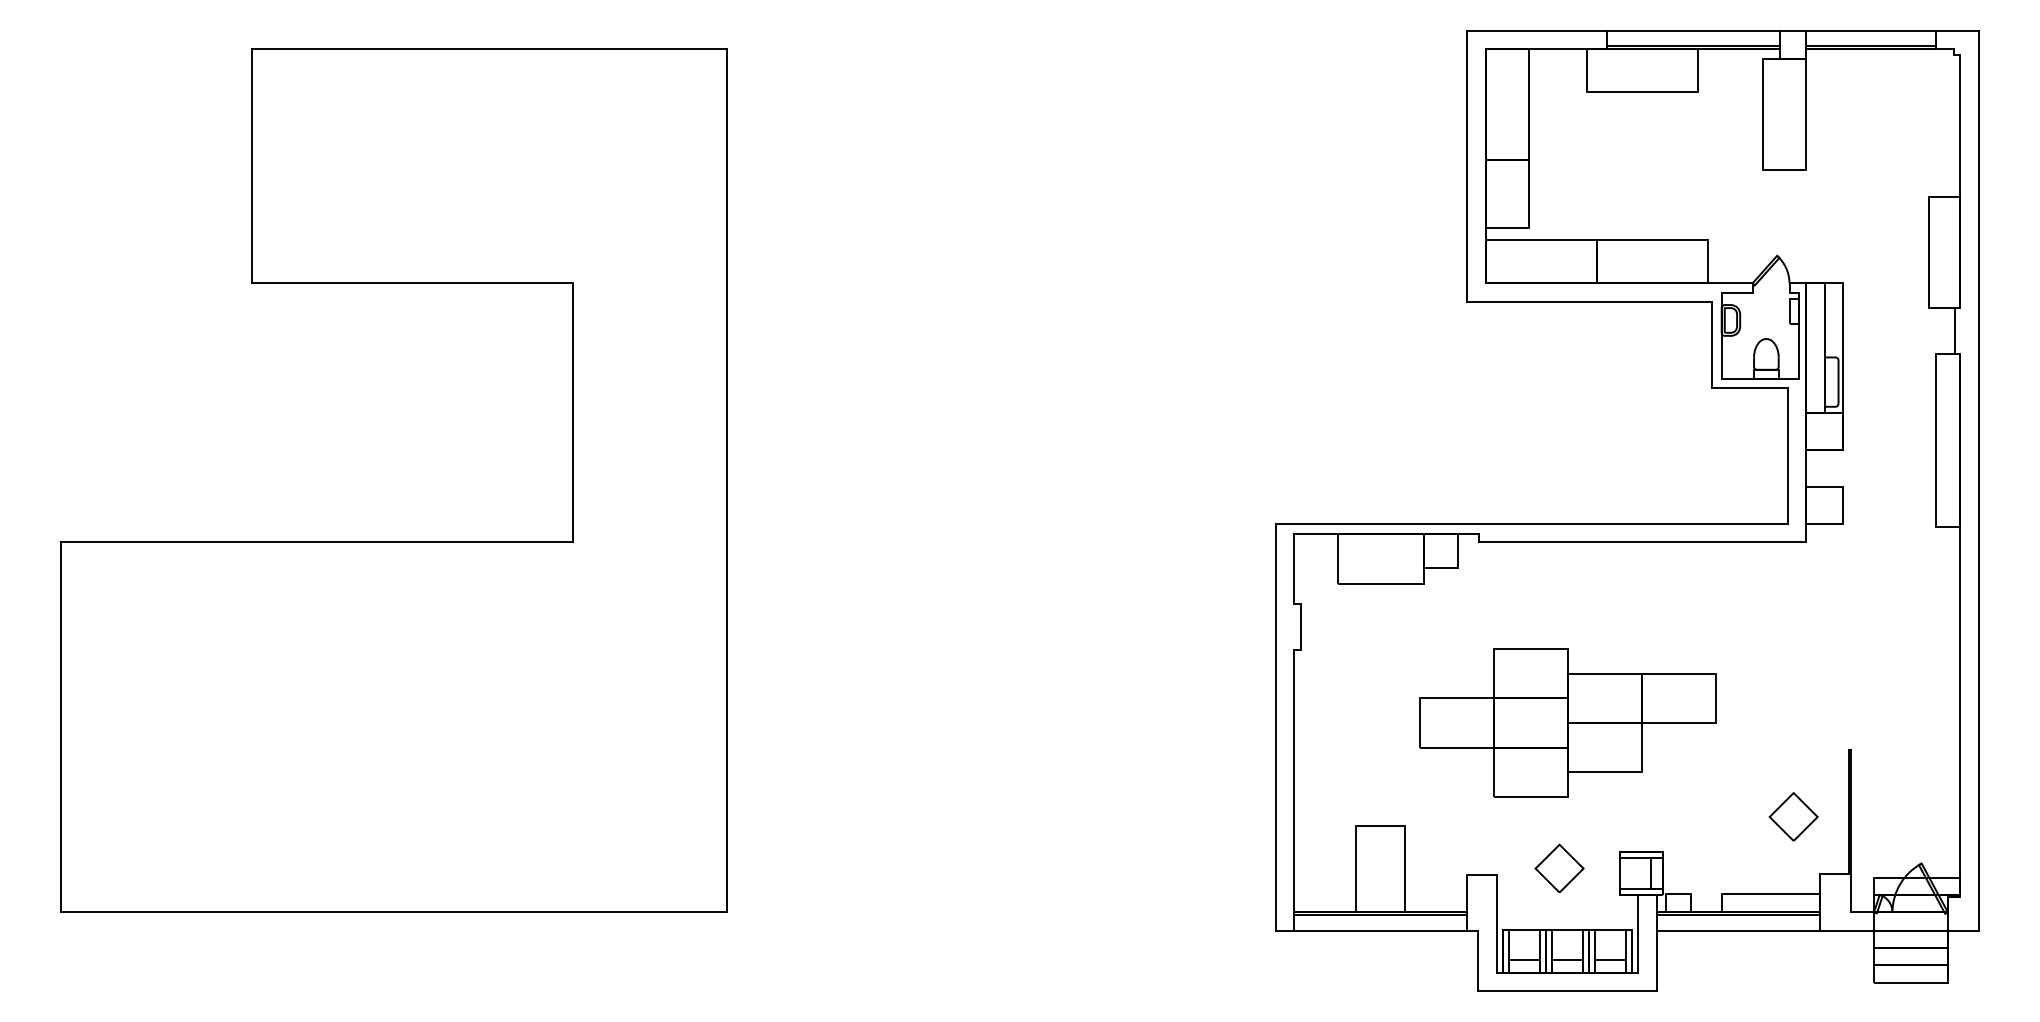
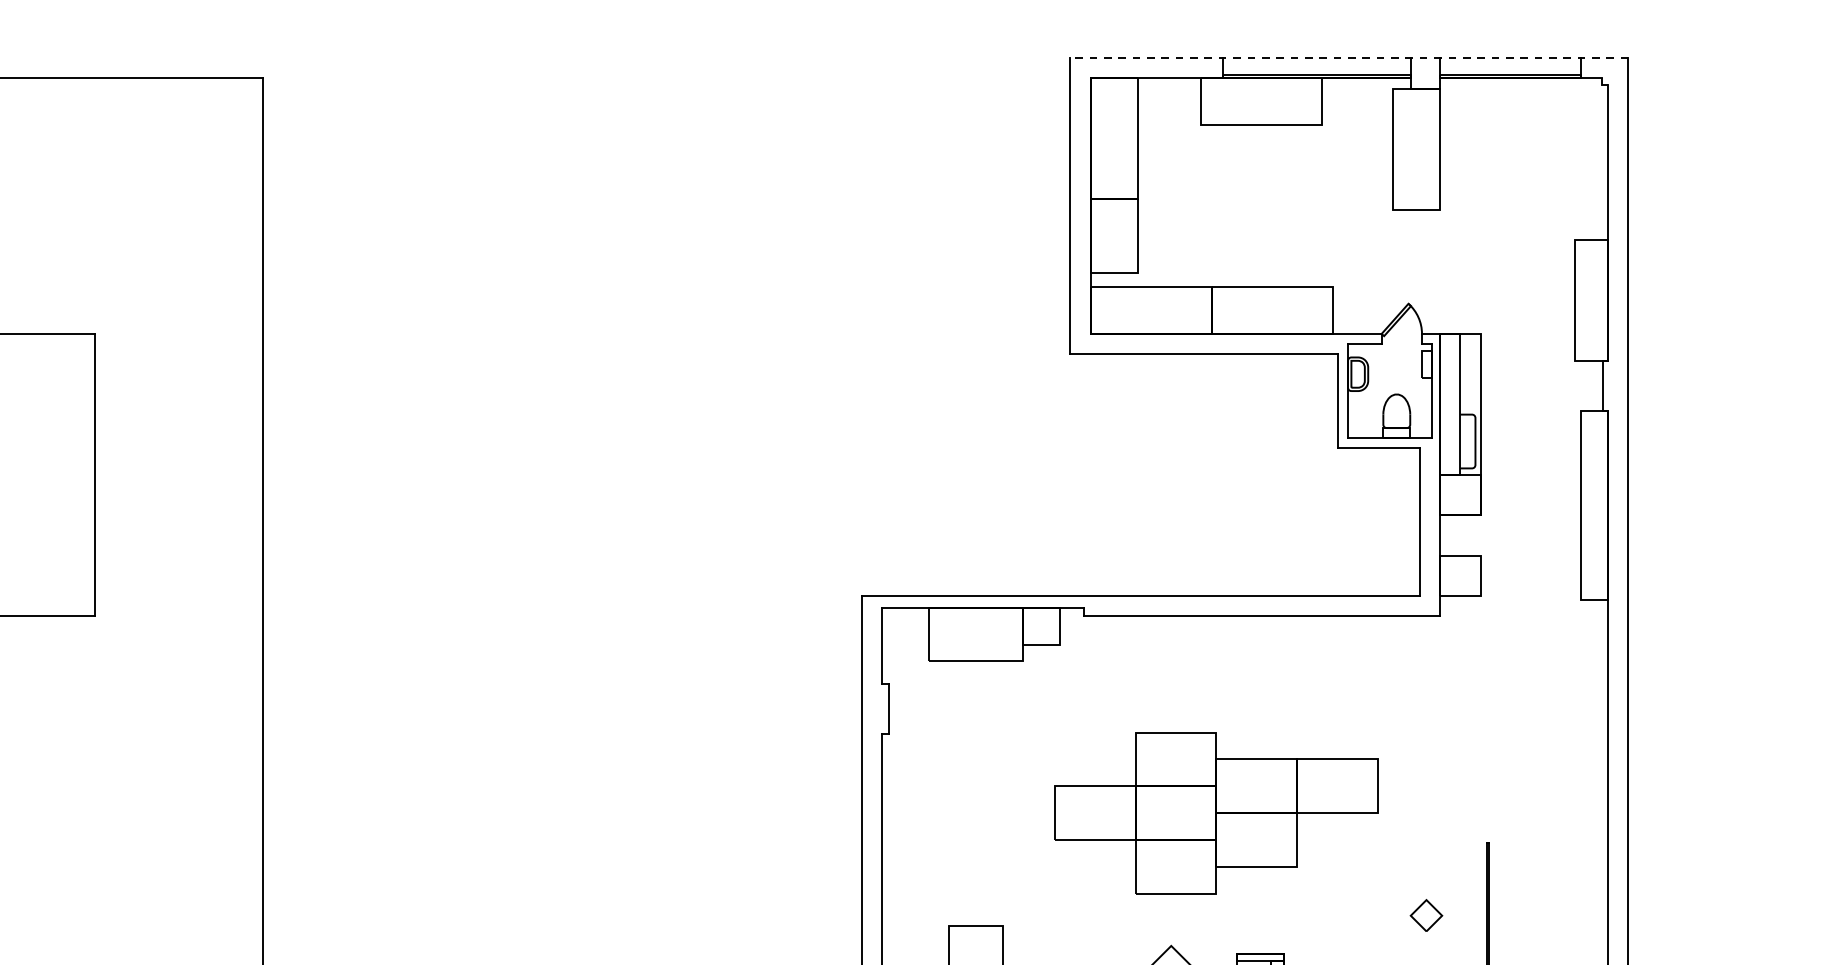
line: (1722, 30) -> (1348, 58), solid -> dashed
part: (1567, 722) -> (1215, 812), moved
part: (1793, 816) -> (1426, 915), size x0.6

